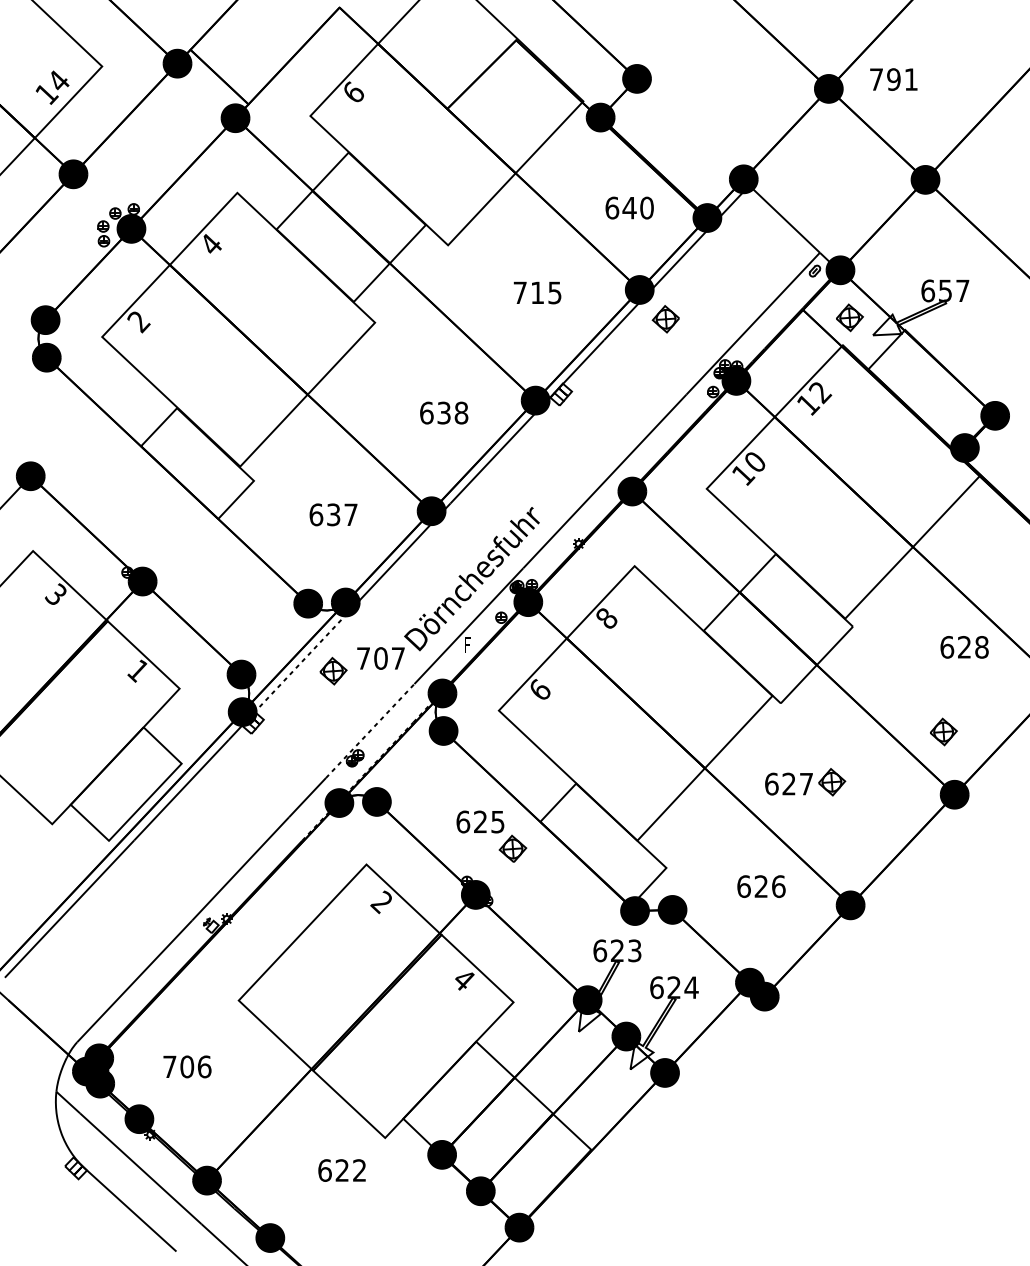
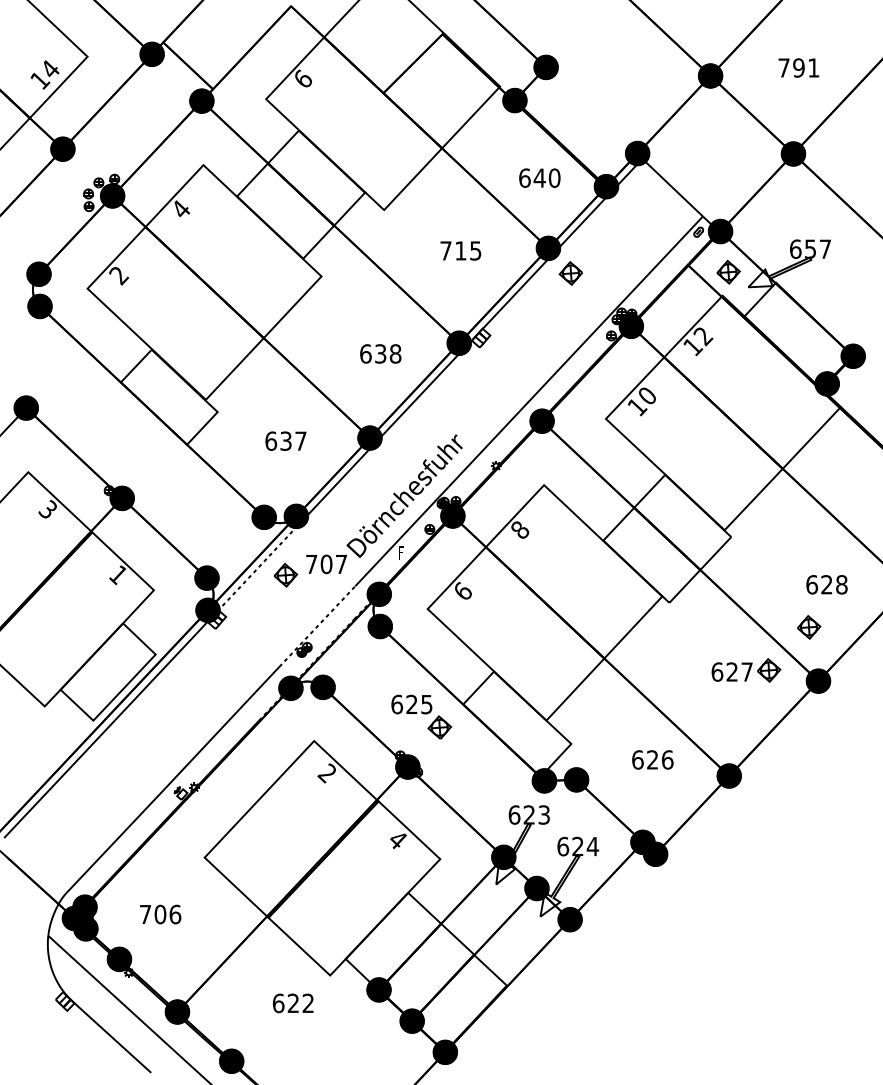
text: (893, 79) -> (798, 67), moved
text: (964, 647) -> (826, 584), moved
part: (805, 782) -> (746, 670), moved

